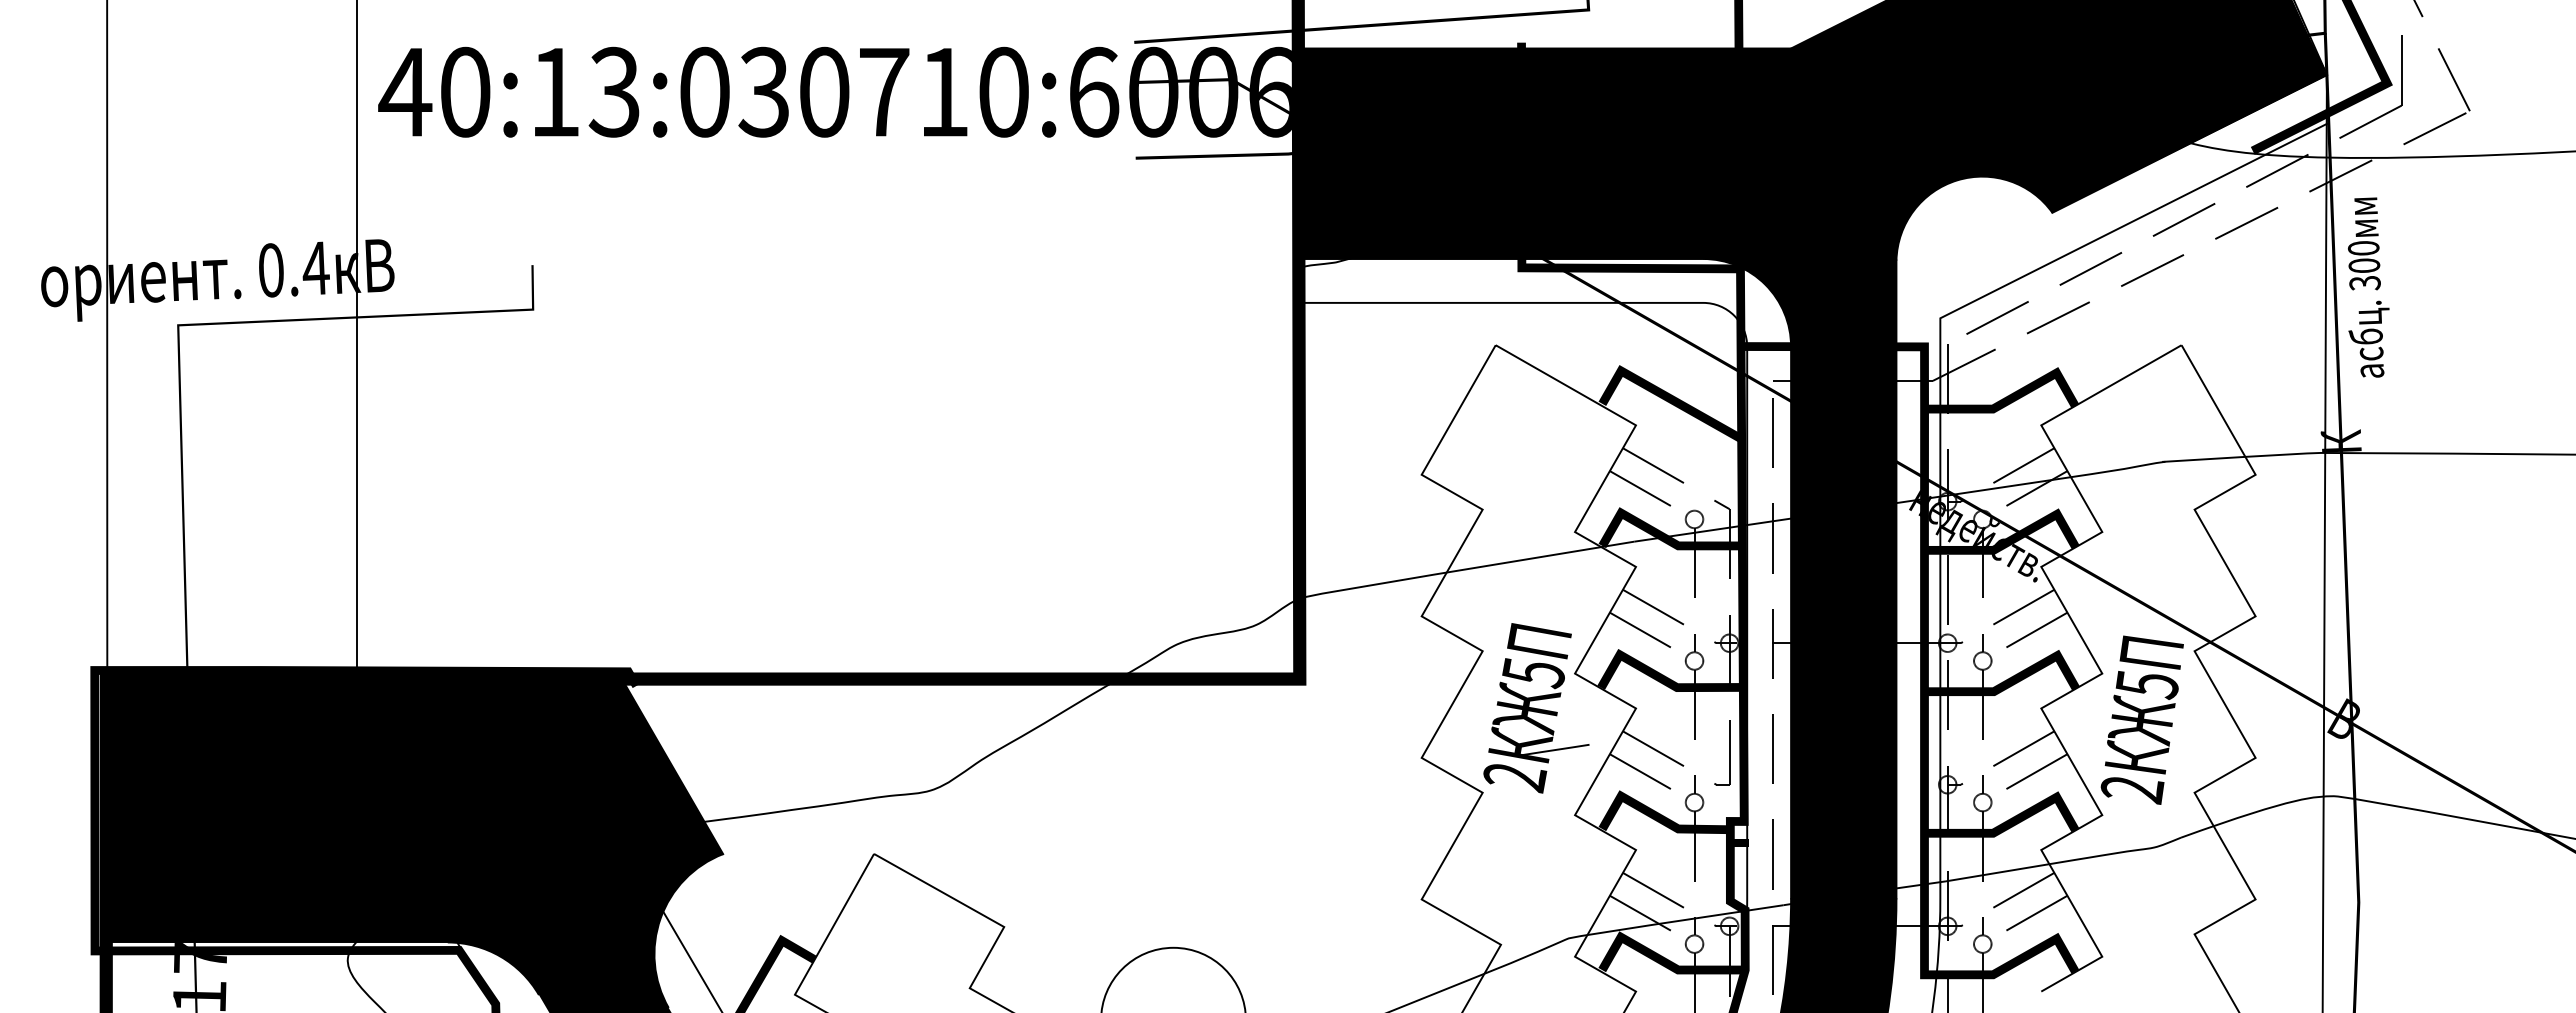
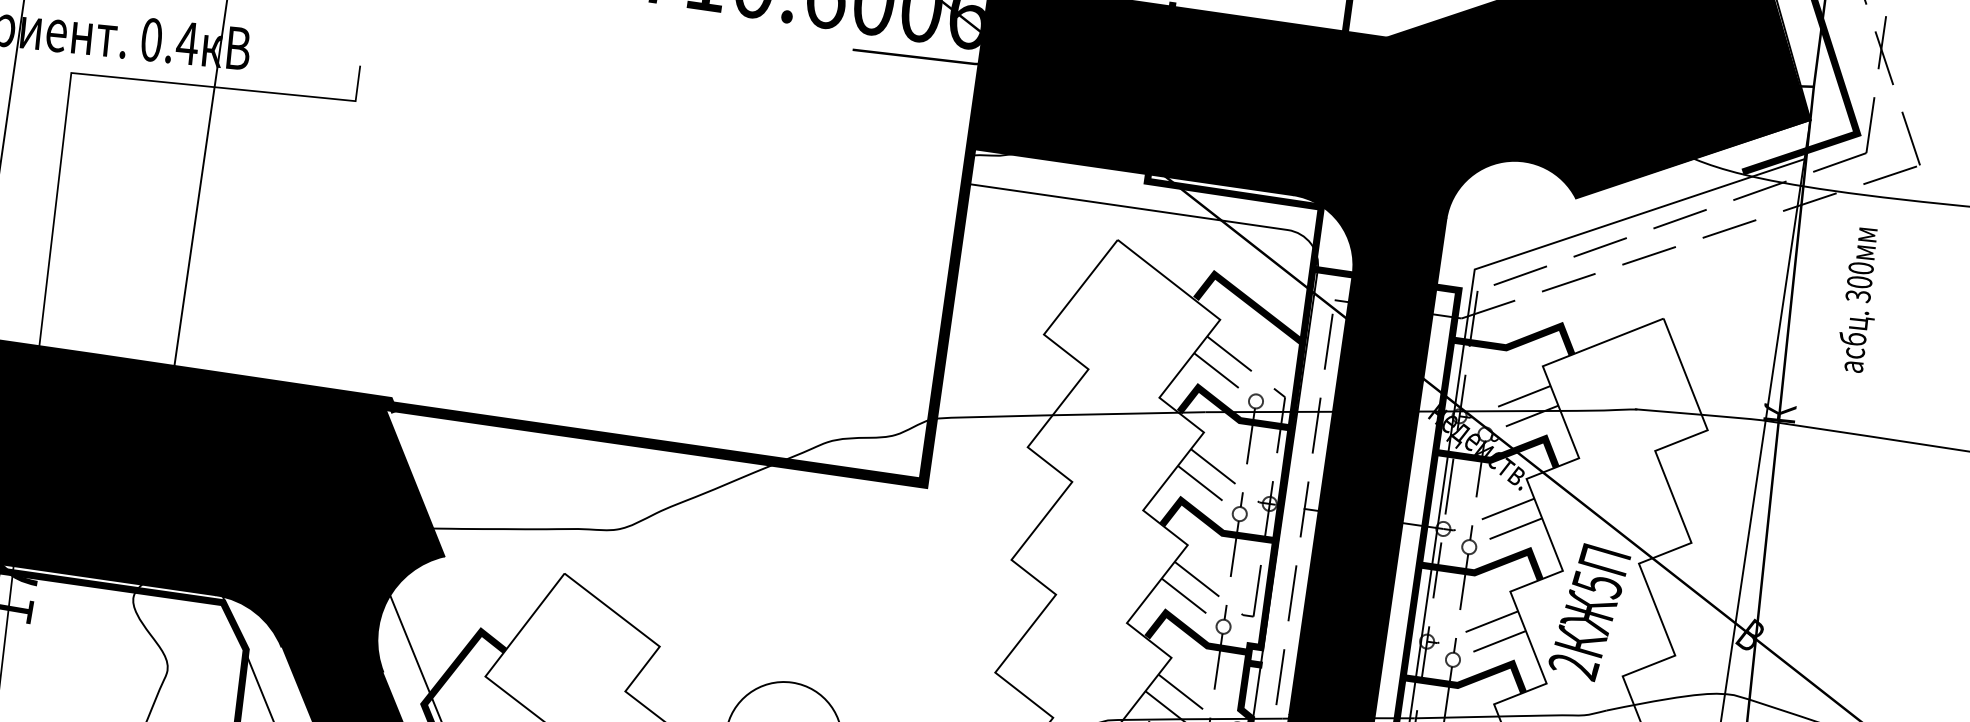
text: (2368, 287) -> (1860, 300), moved
part: (1536, 708) -> (1108, 533), removed

